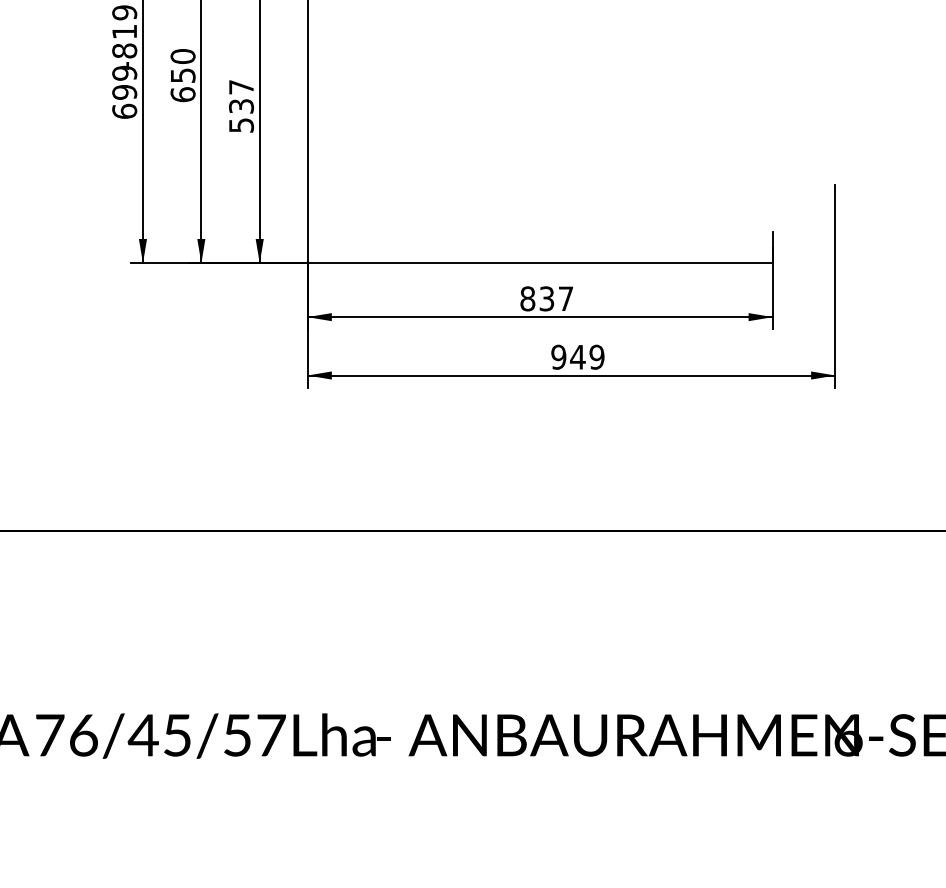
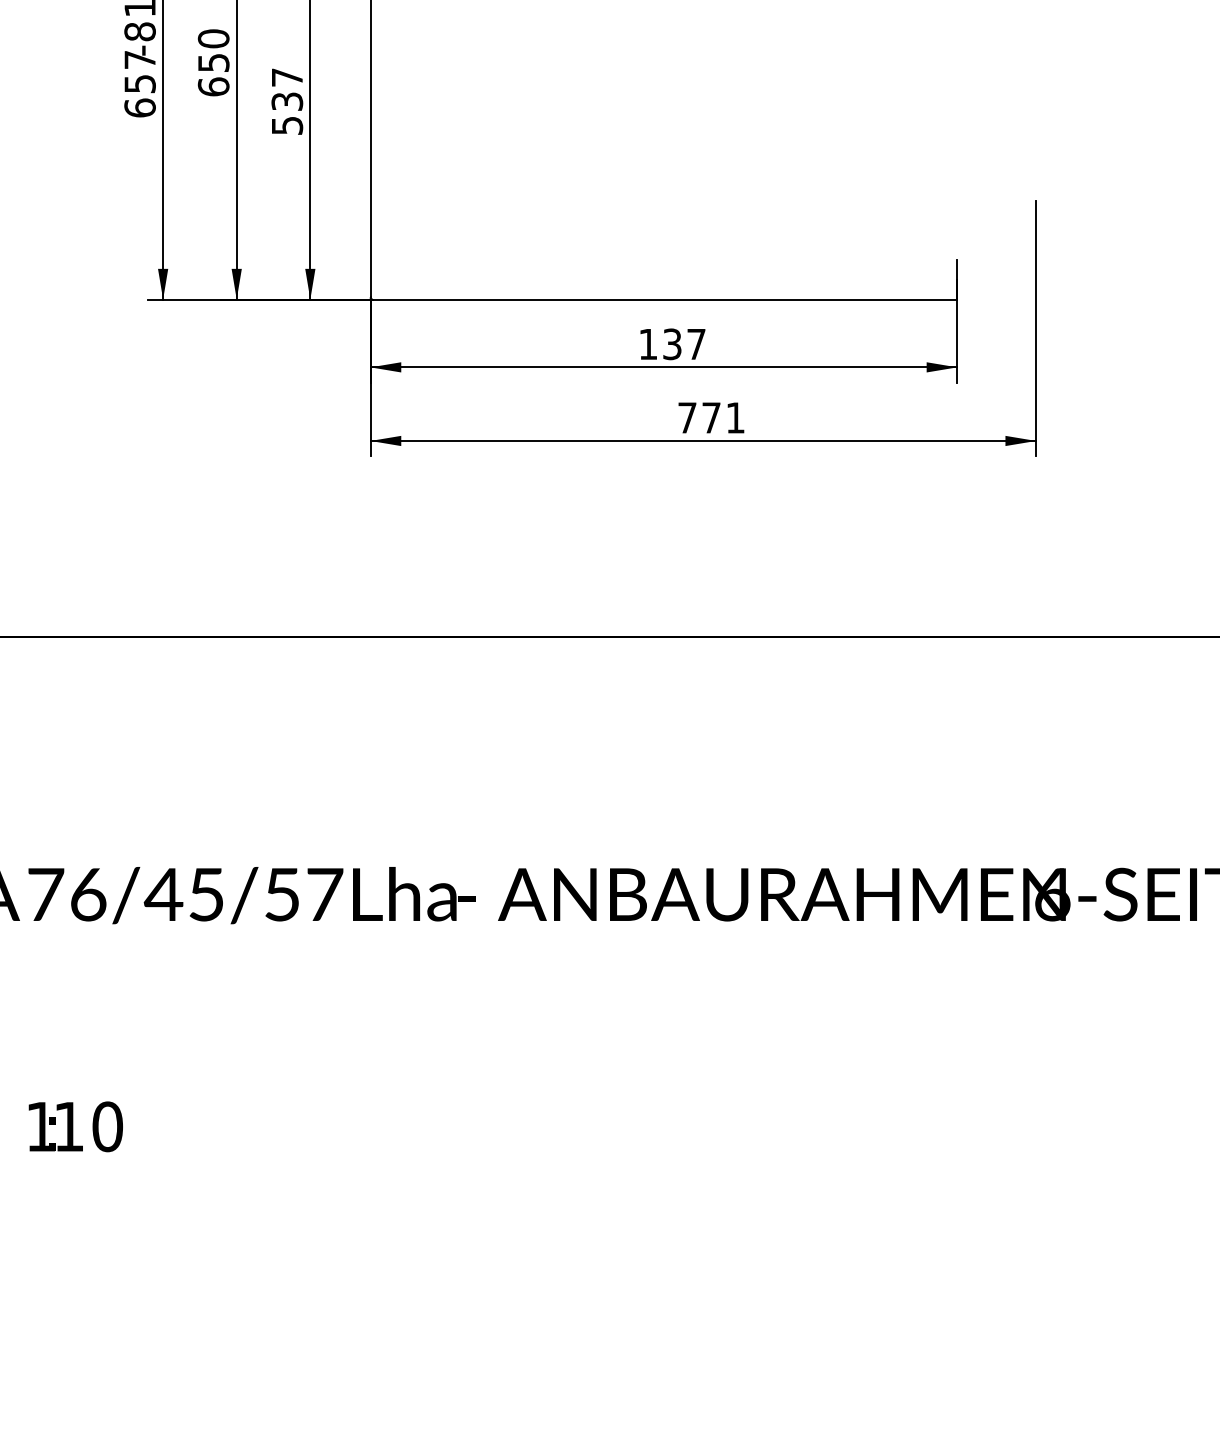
text: (124, 82) -> (139, 71), 699 -> 657
text: (527, 299) -> (648, 344), 837 -> 137
text: (577, 356) -> (711, 417), 949 -> 771

